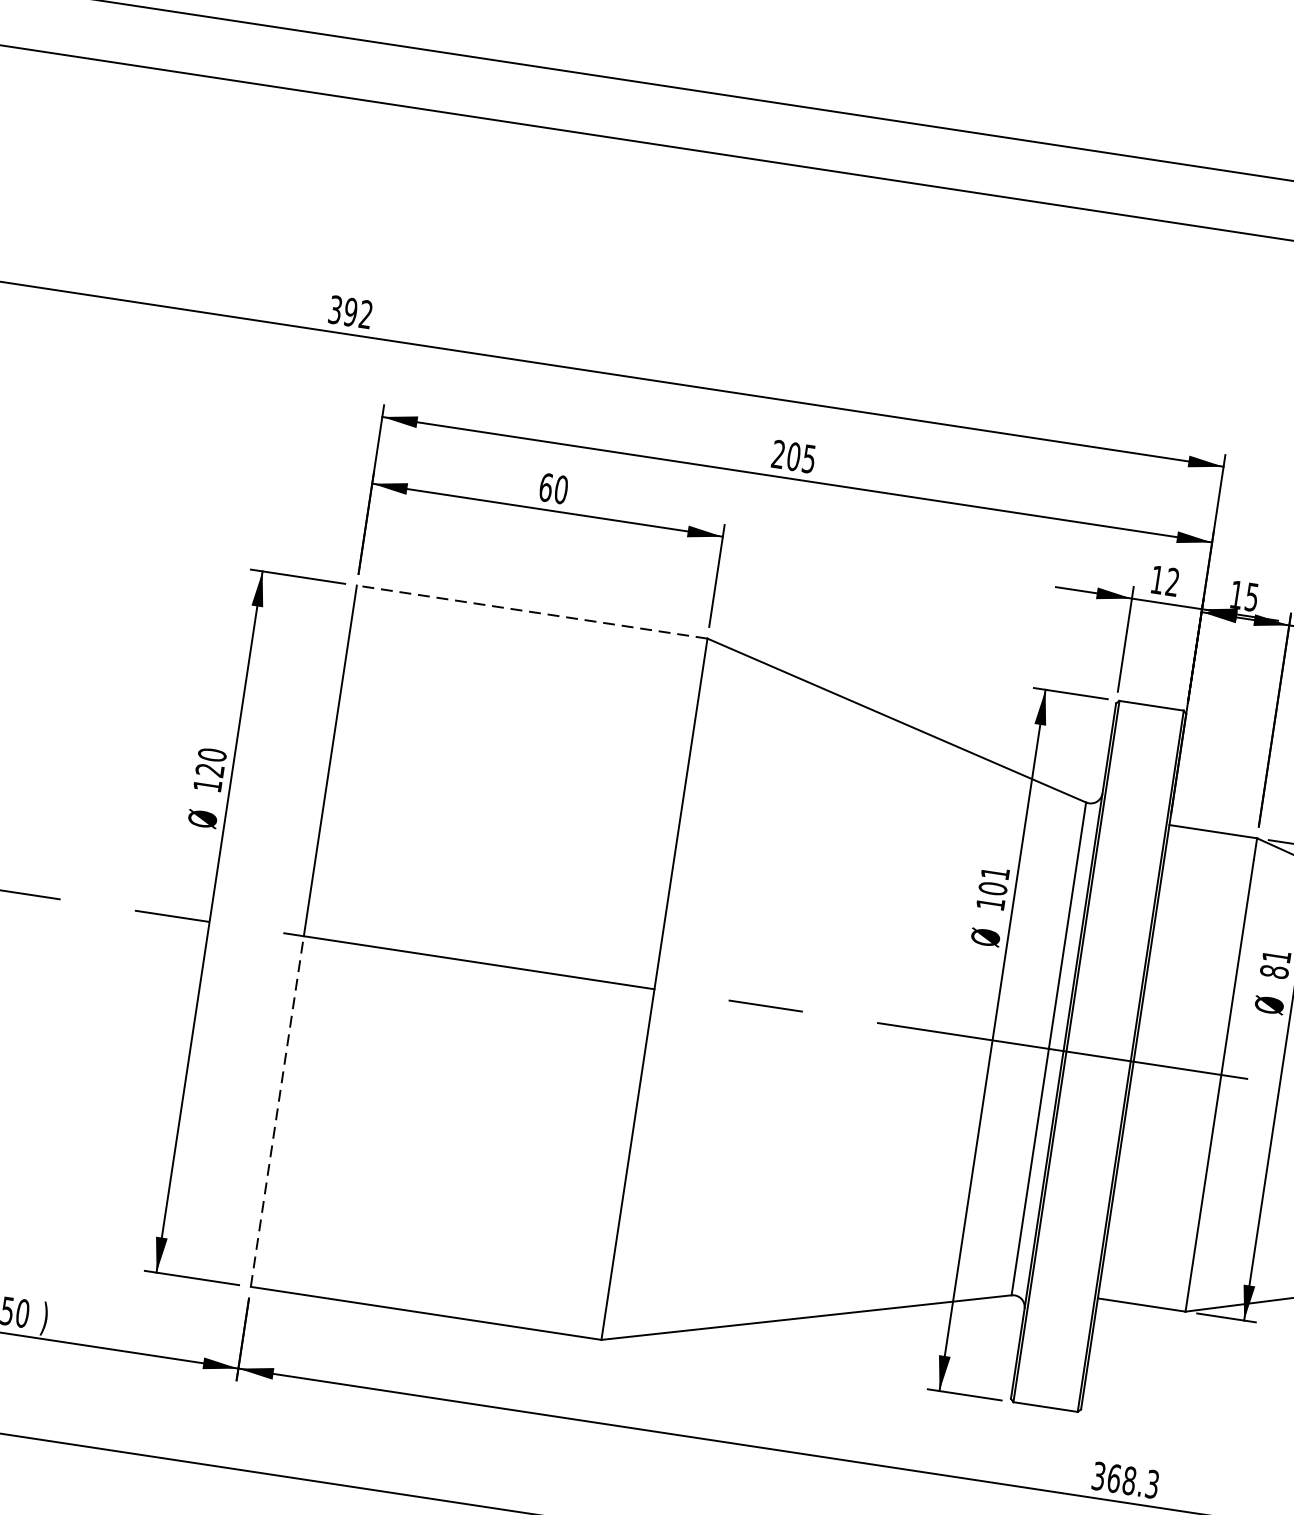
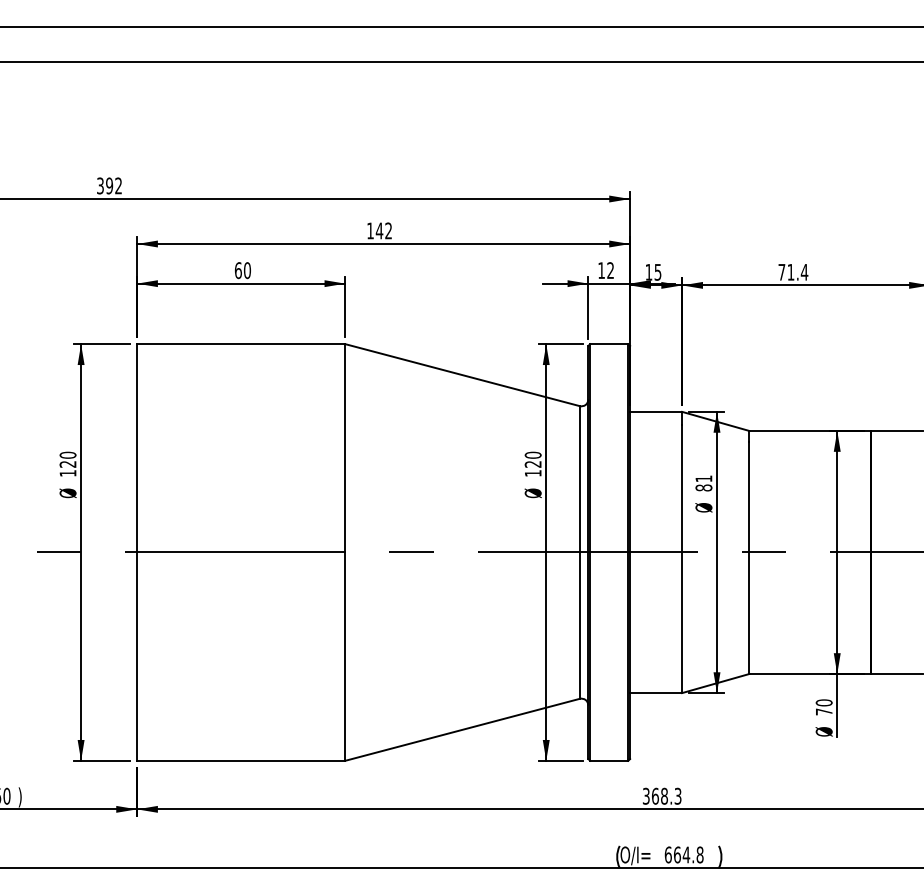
text: (793, 455) -> (379, 230), 205 -> 142
line: (530, 612) -> (240, 344), dashed -> solid
text: (993, 880) -> (532, 459), 101 -> 120
line: (278, 1111) -> (137, 656), dashed -> solid

